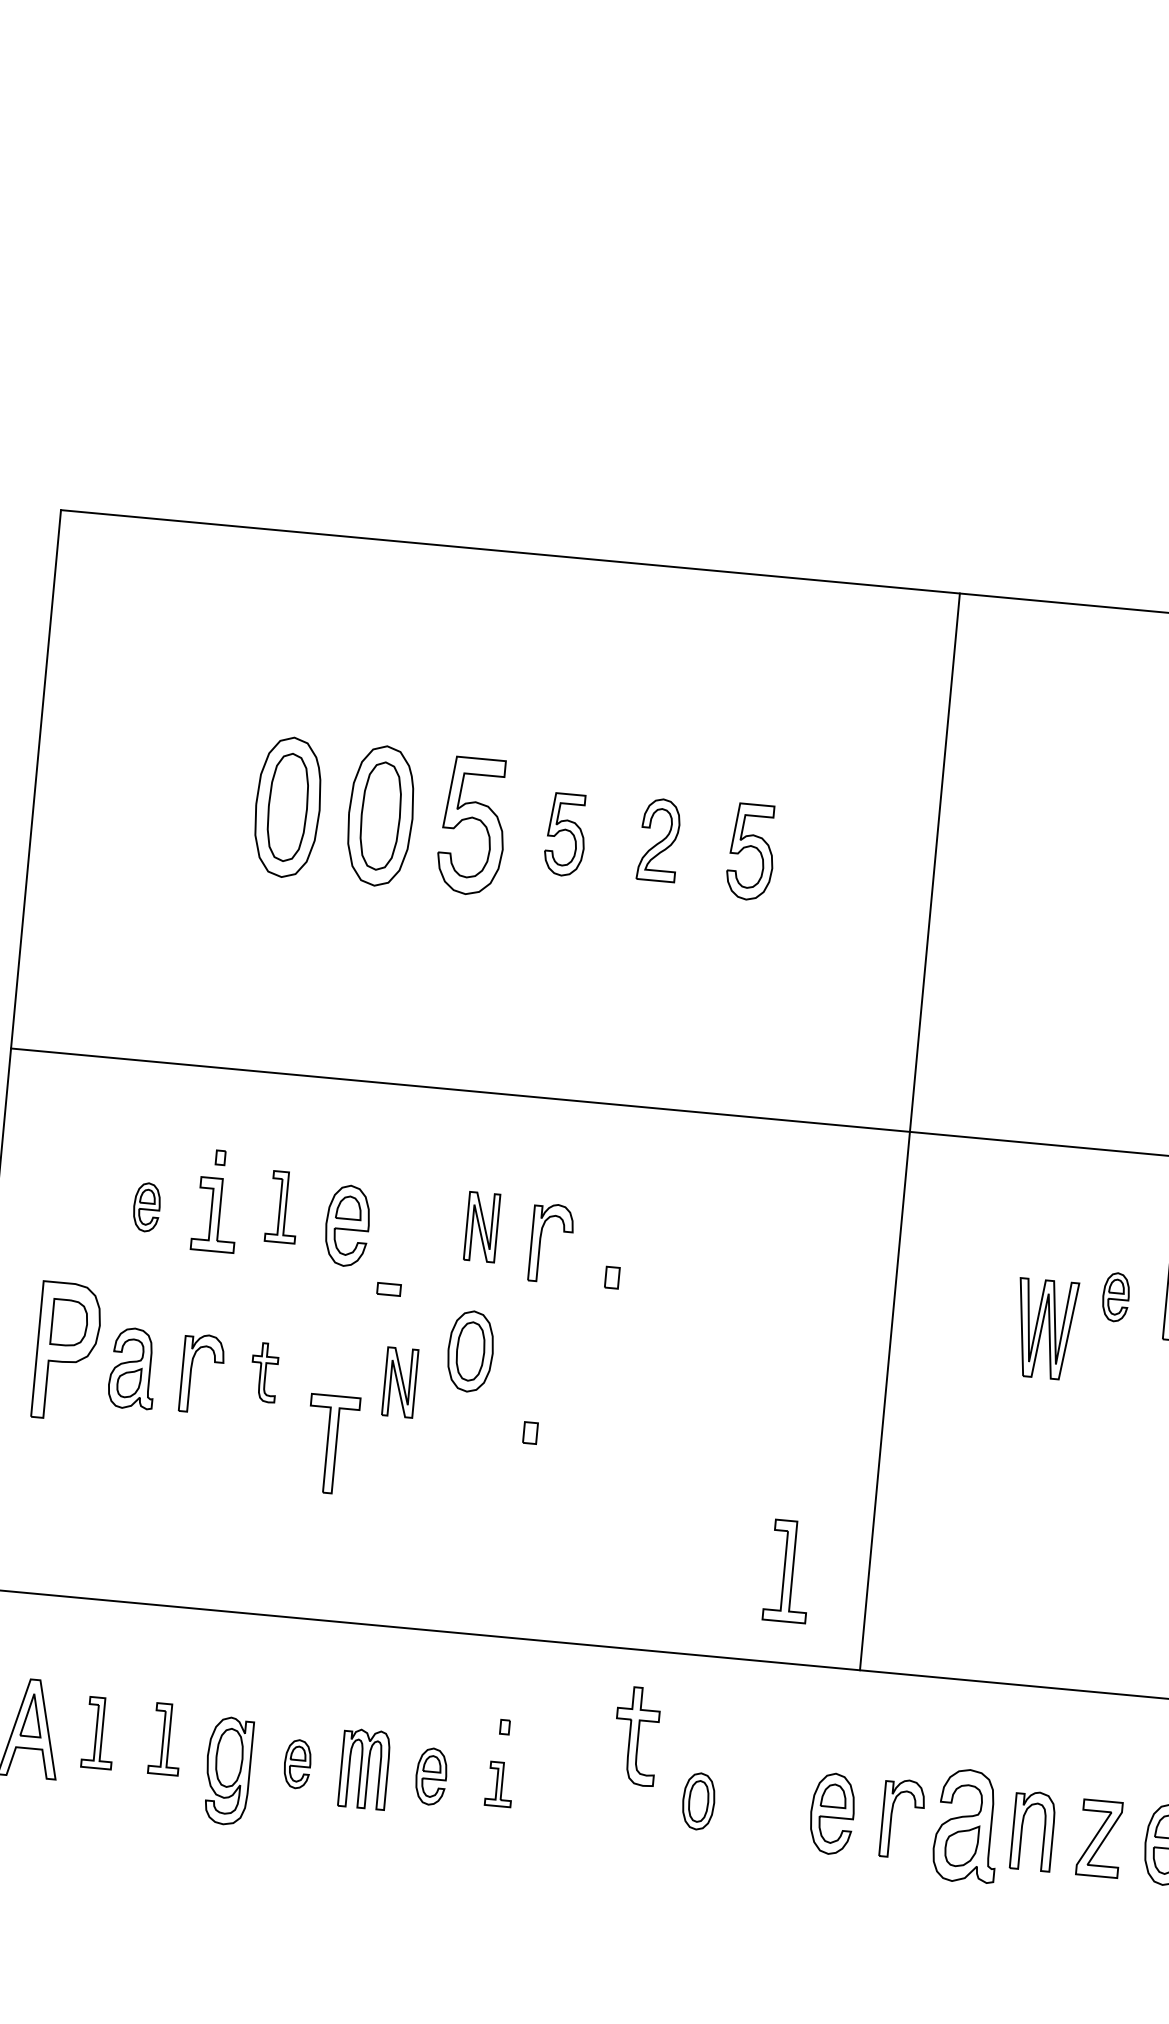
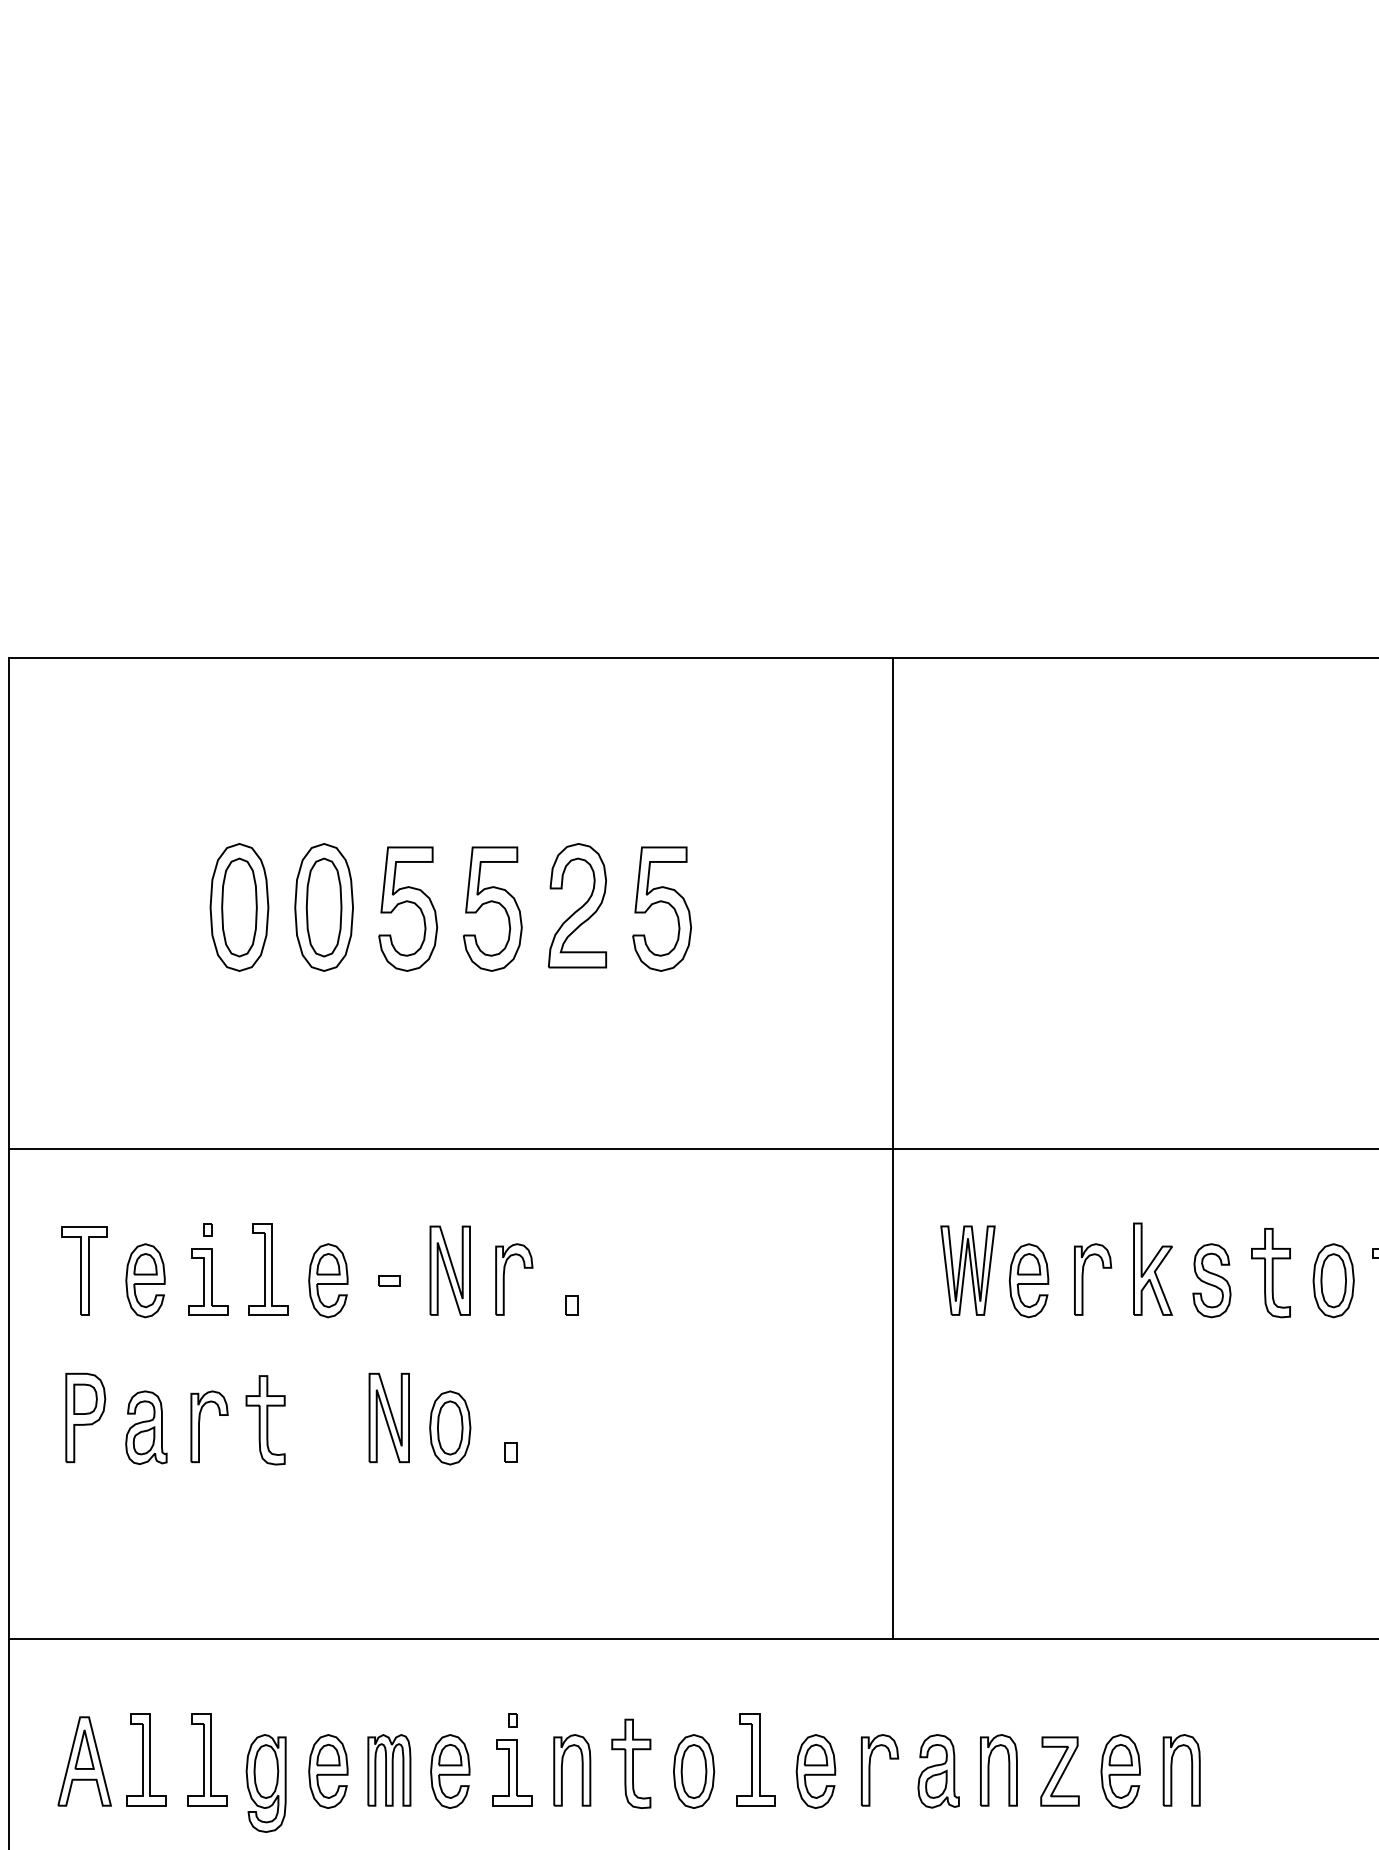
part: (565, 834) -> (492, 908), size x1.67
part: (658, 839) -> (577, 905), size x1.67
part: (750, 851) -> (661, 908), size x1.43
line: (909, 1131) -> (892, 1148), moved
part: (146, 1206) -> (145, 1280), size x1.67
part: (282, 1207) -> (268, 1269), size x1.43
part: (481, 1226) -> (449, 1270), size x1.43
part: (389, 1289) -> (389, 1280), moved
part: (1115, 1296) -> (1028, 1280), size x1.67
part: (1044, 1329) -> (967, 1270), moved
part: (67, 1351) -> (85, 1417), size x0.71
part: (470, 1351) -> (450, 1427), moved
part: (264, 1372) -> (265, 1420), size x1.67
part: (399, 1381) -> (388, 1417), size x1.43
part: (331, 1444) -> (84, 1270), moved
part: (788, 1570) -> (755, 1759), moved
part: (99, 1732) -> (146, 1759), size x1.43
part: (636, 1735) -> (631, 1763), moved
part: (166, 1738) -> (207, 1759), size x1.43
part: (297, 1764) -> (328, 1771), size x1.67
part: (431, 1776) -> (450, 1771), size x1.43
part: (499, 1784) -> (512, 1772), size x1.67
part: (575, 1788) -> (581, 1770), added
part: (699, 1801) -> (694, 1771), size x1.43
part: (966, 1826) -> (938, 1771), size x0.71

